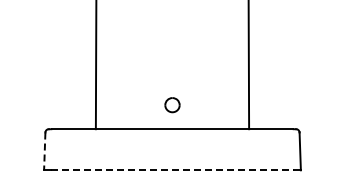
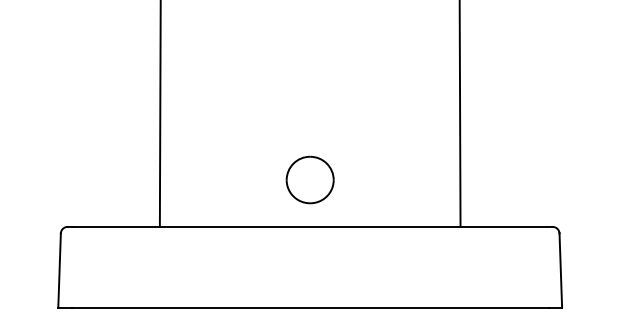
part: (172, 104) -> (310, 178), size x1.67
line: (44, 151) -> (59, 270), dashed -> solid
line: (172, 170) -> (310, 307), dashed -> solid

